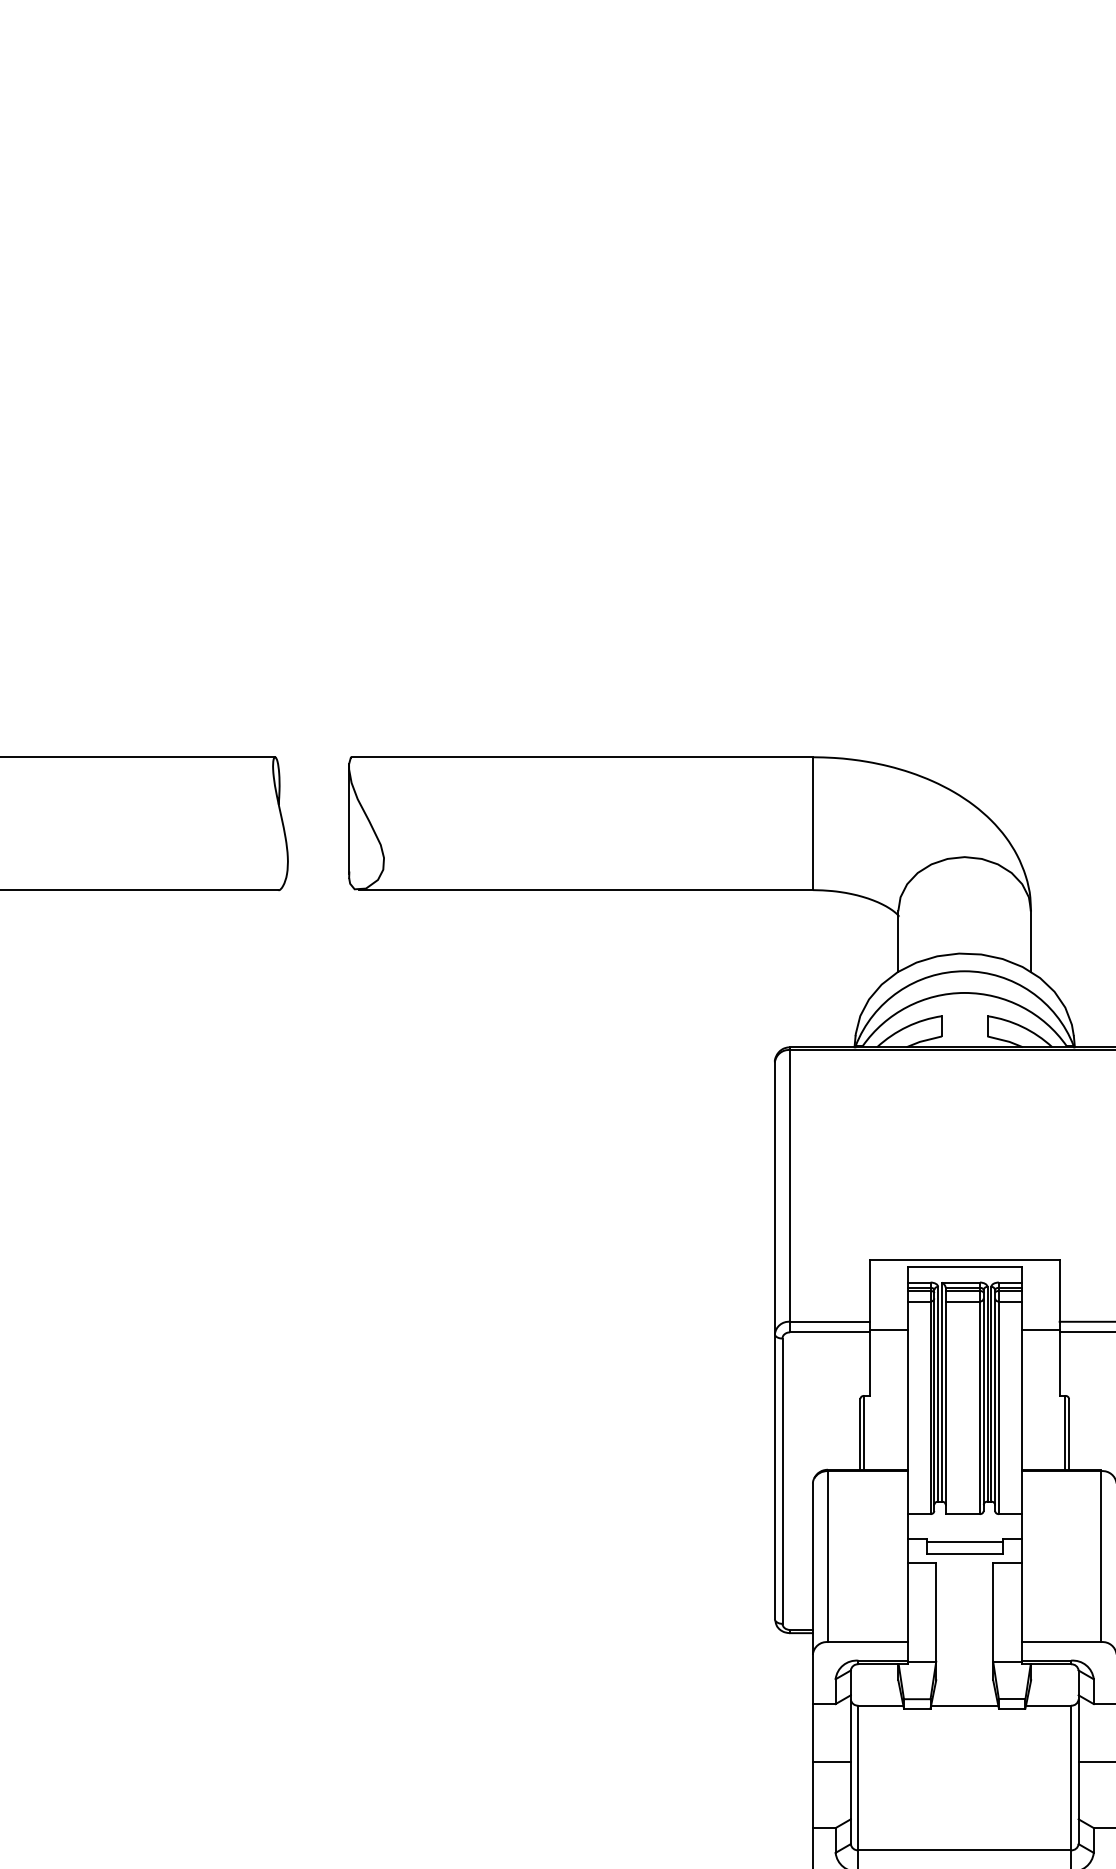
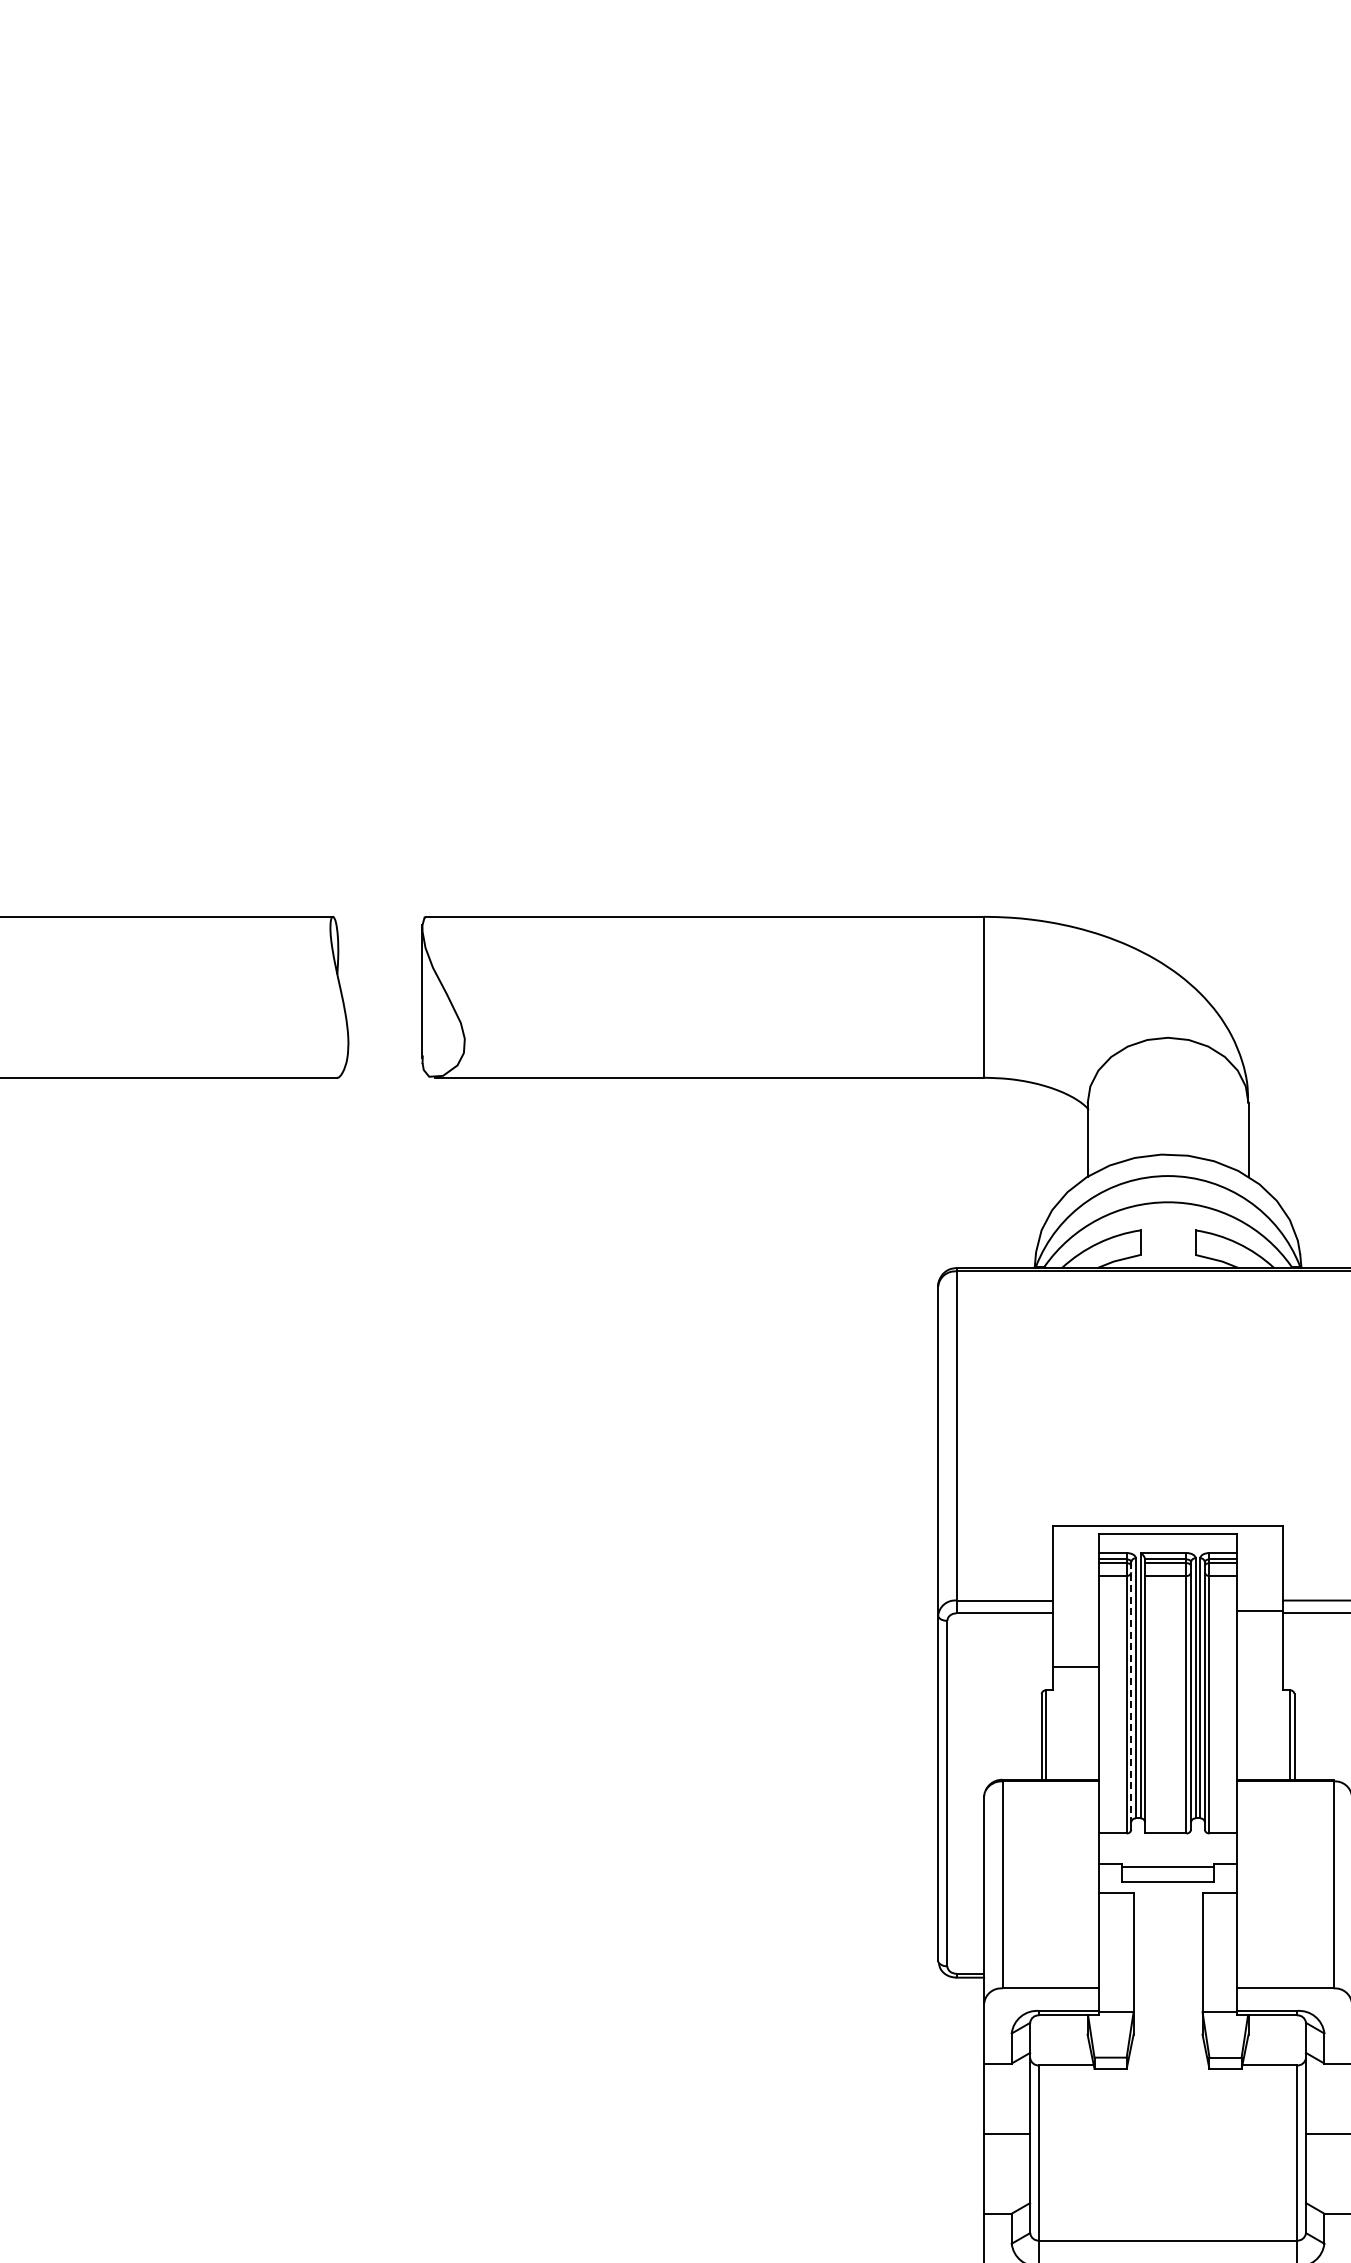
line: (889, 1330) -> (1076, 1666), moved
line: (934, 1397) -> (1131, 1692), solid -> dashed
line: (964, 1705) -> (1167, 2065), removed

